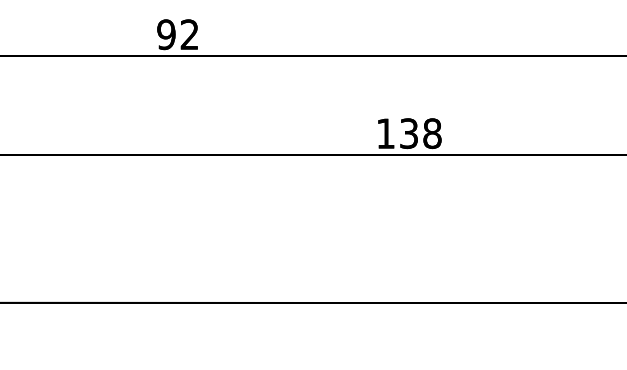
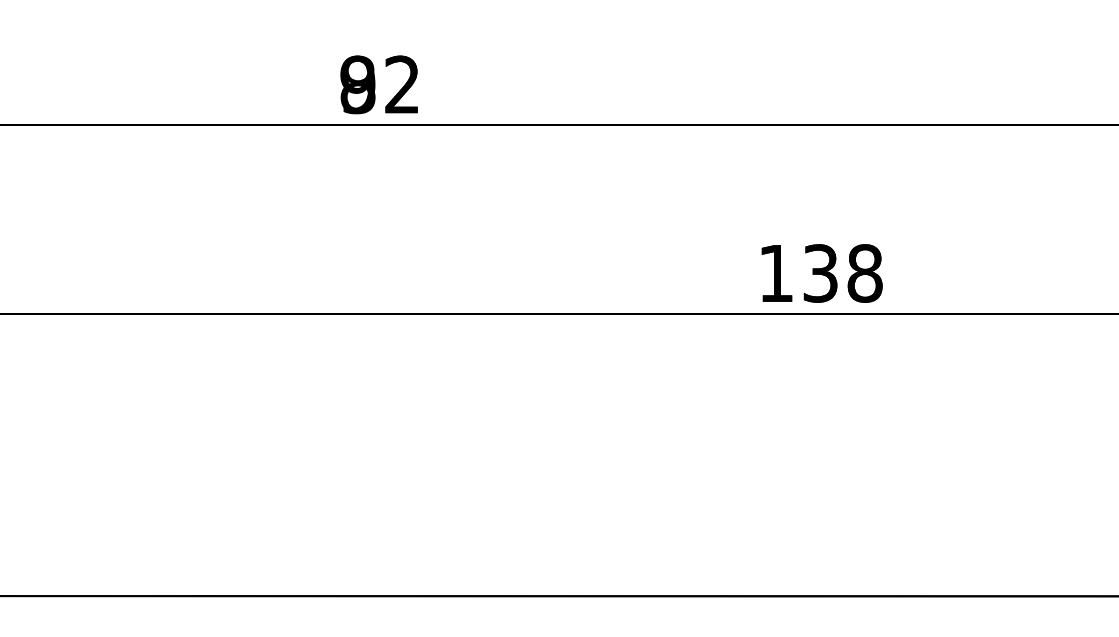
text: (166, 34) -> (358, 84), 92 -> 82

